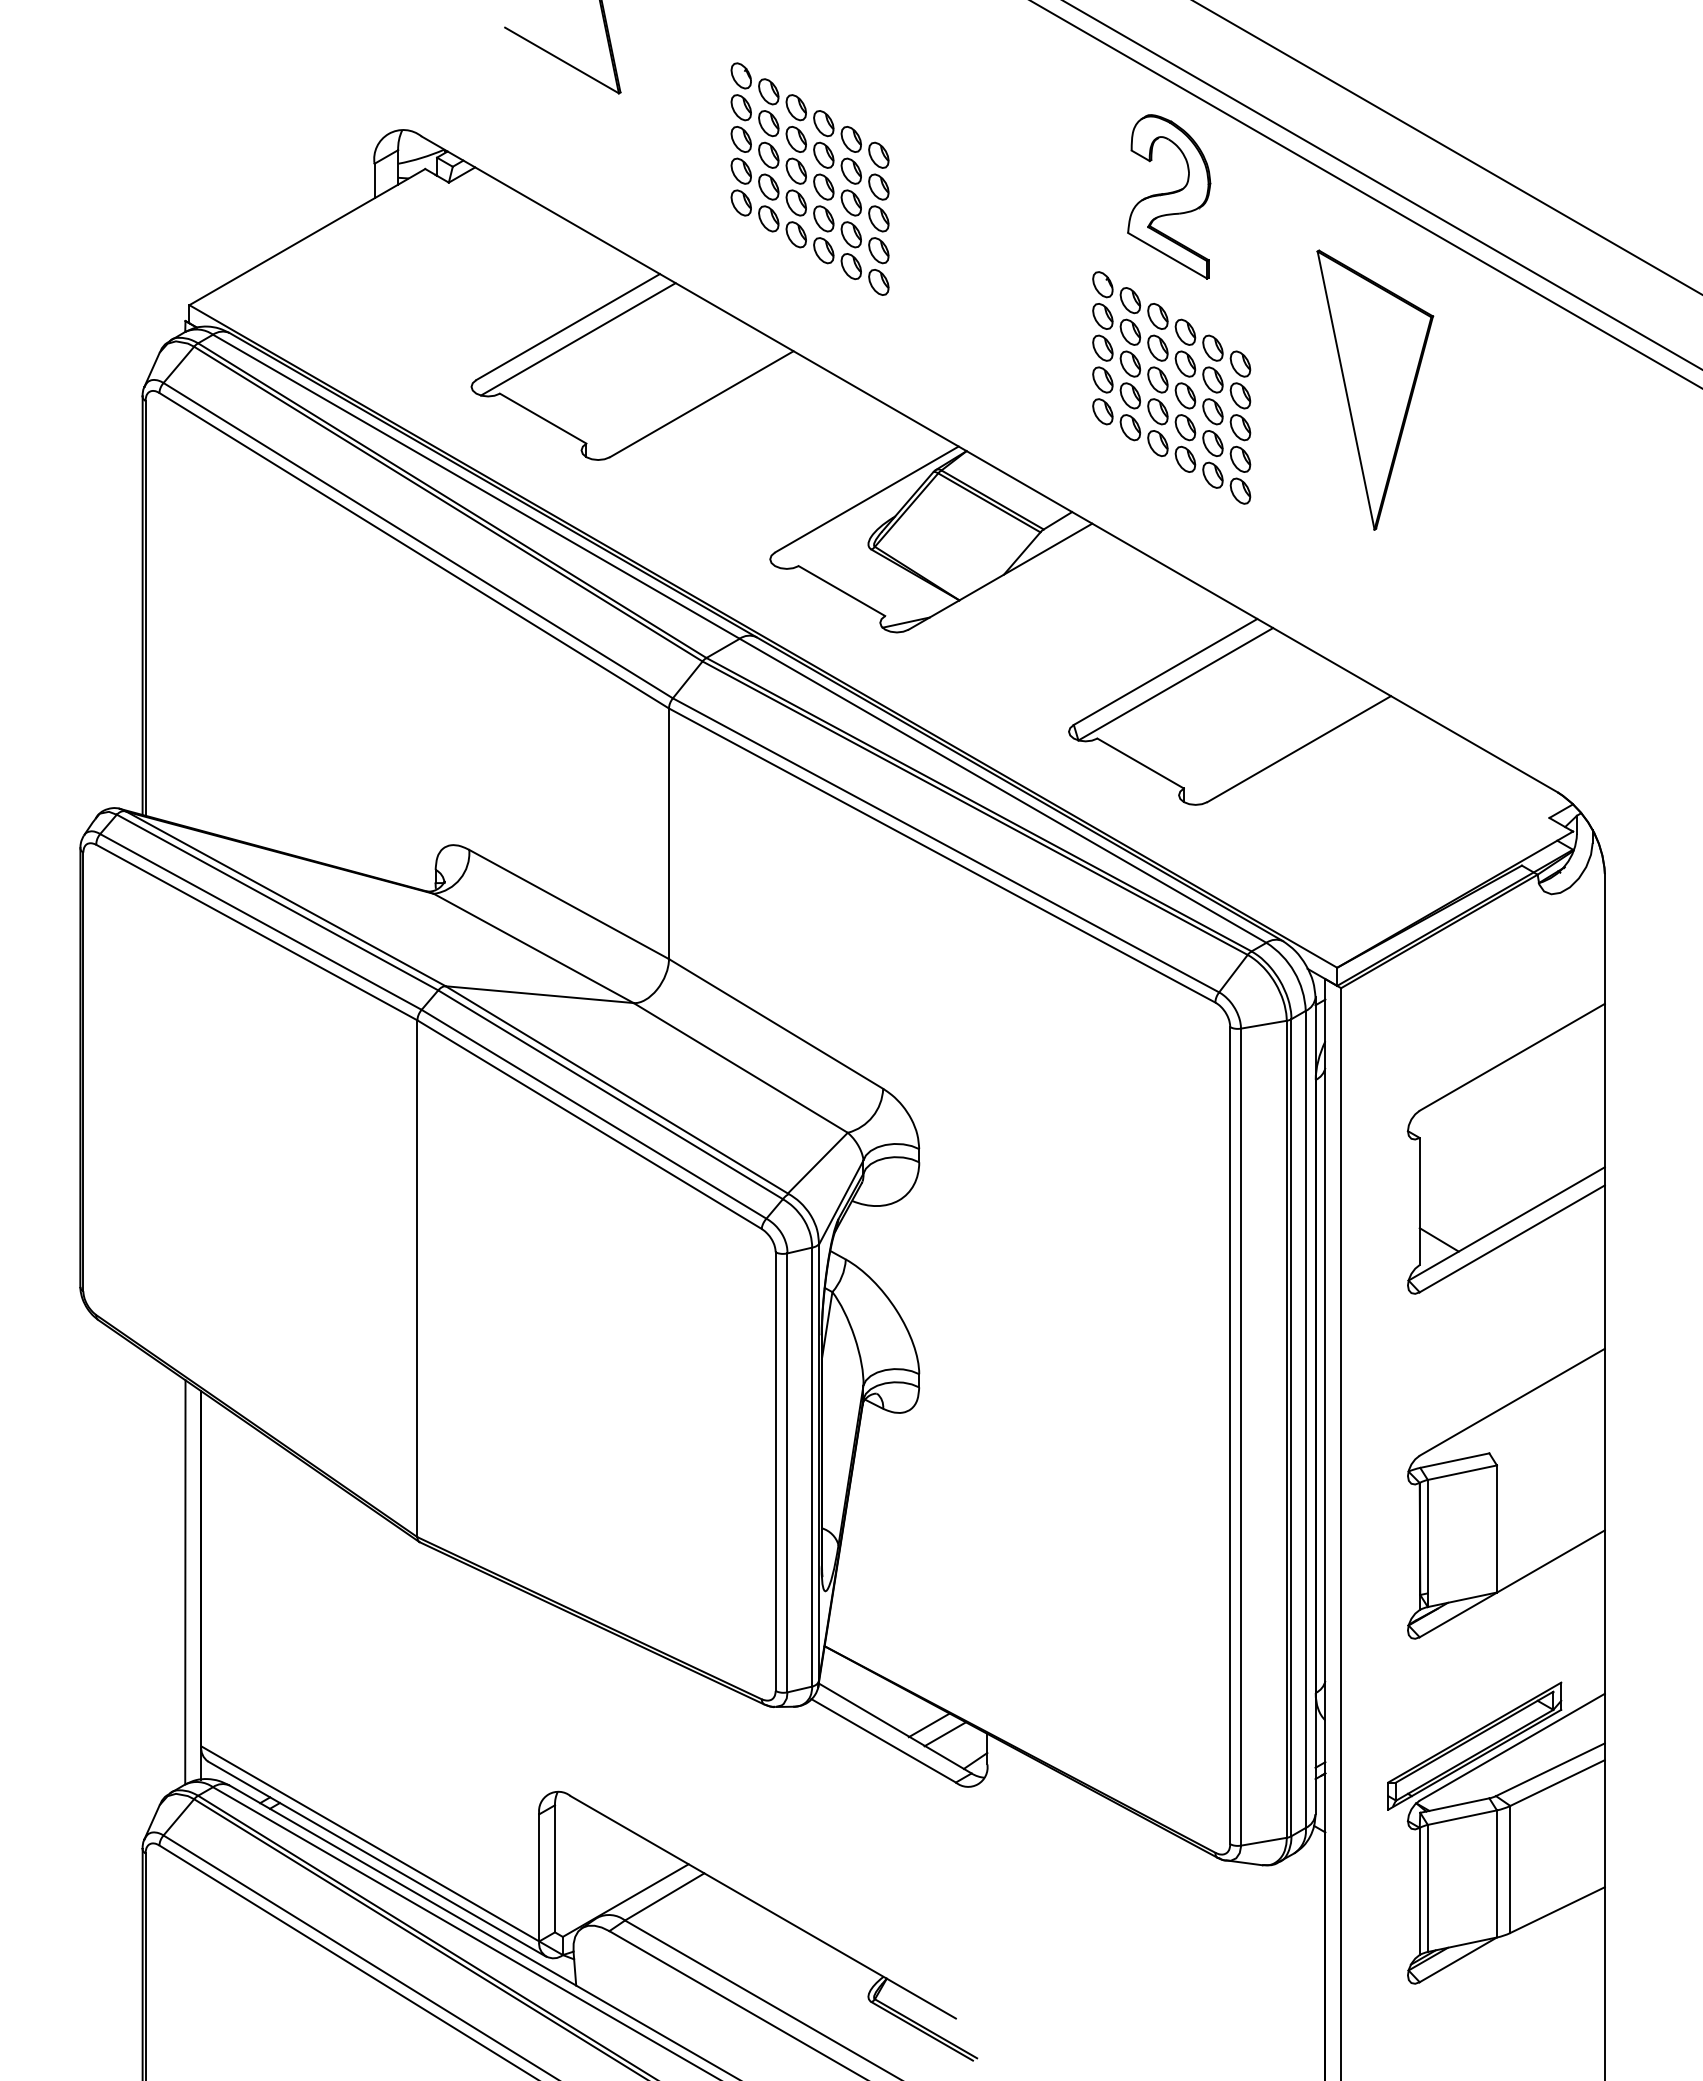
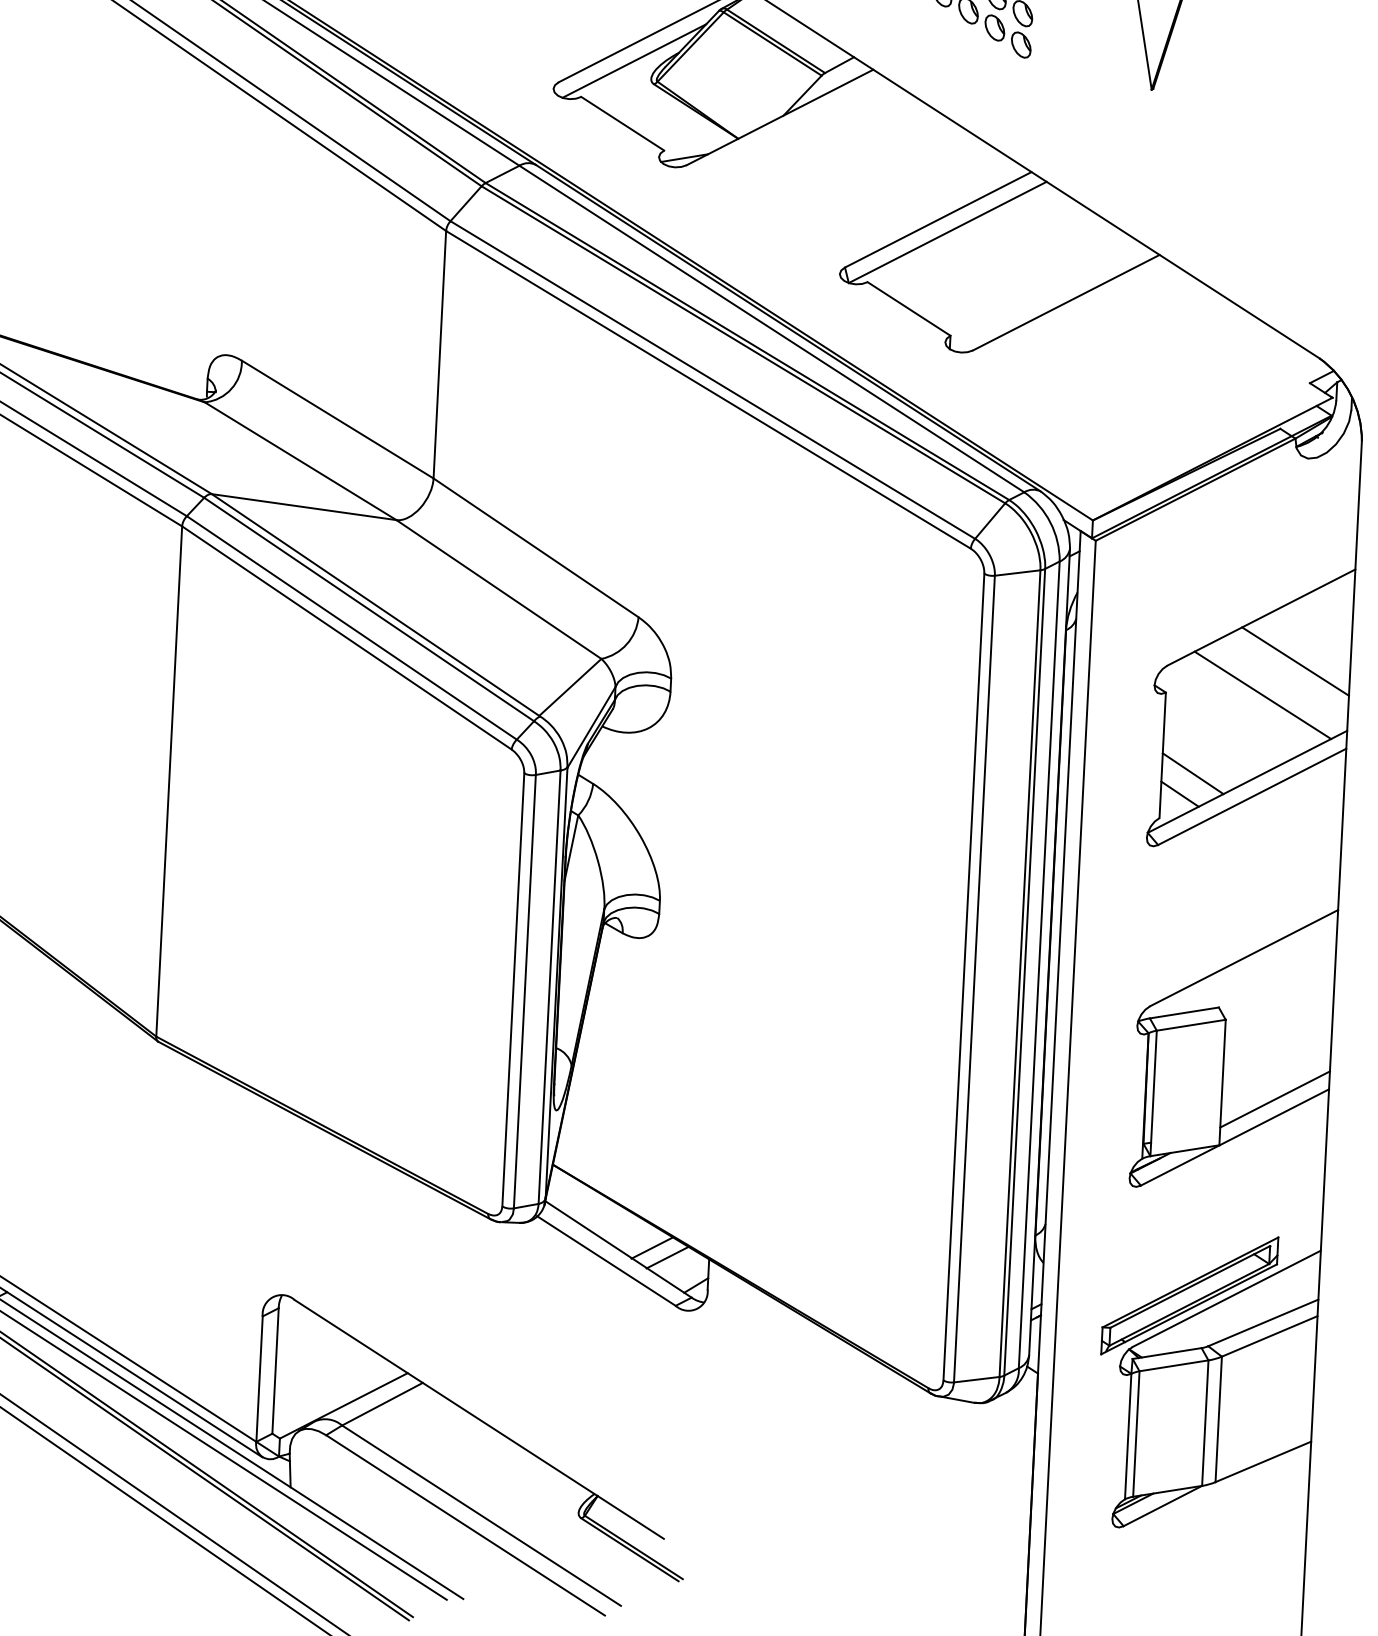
line: (850, 527) -> (634, 61), added
line: (1548, 1099) -> (1294, 661), added
line: (1517, 1135) -> (1262, 695), added
line: (1451, 1218) -> (1193, 773), added
line: (1550, 1543) -> (1274, 1099), added

